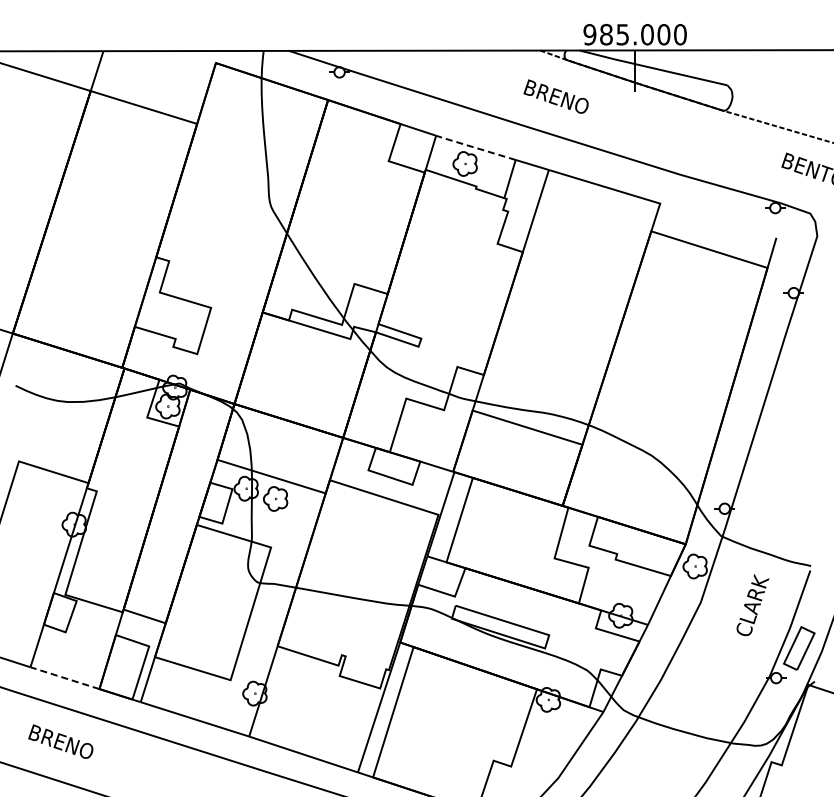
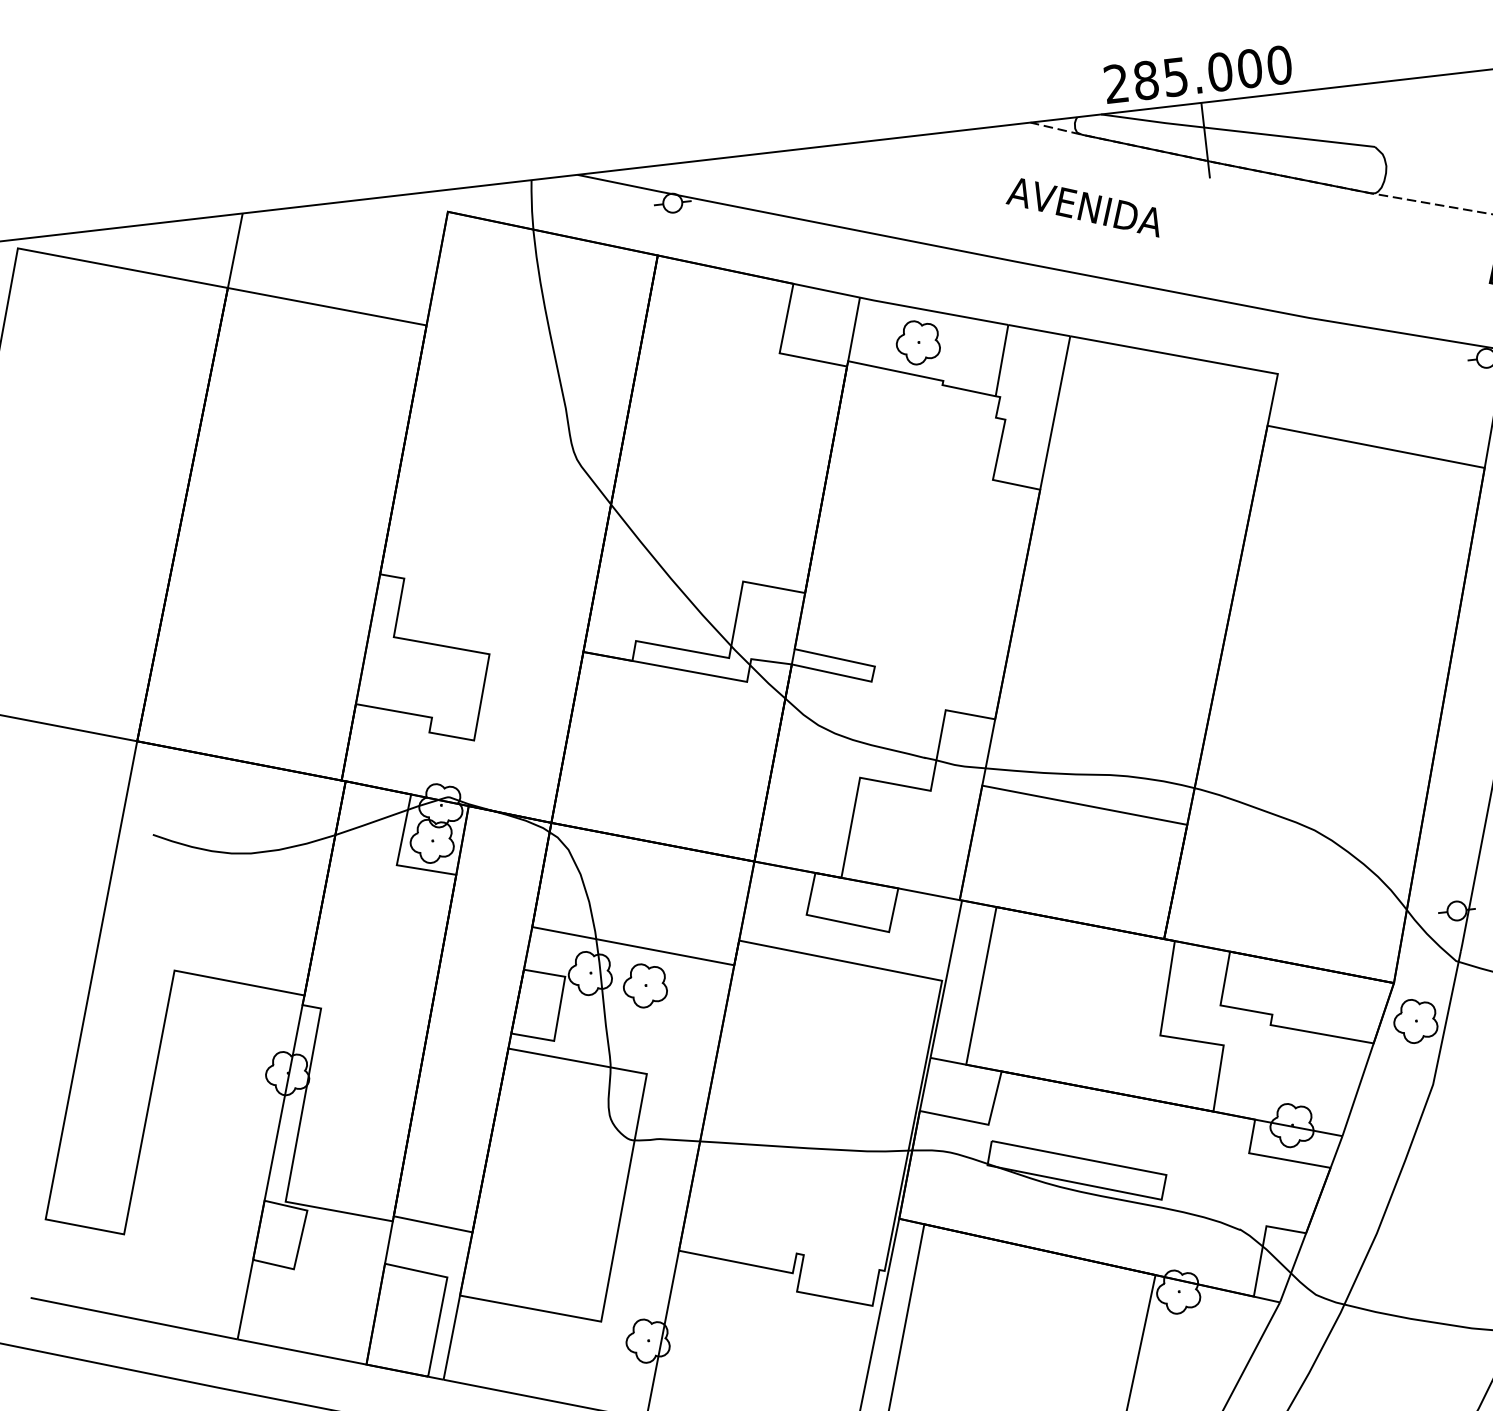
text: (589, 34) -> (1115, 83), 985.000 -> 285.000
text: (562, 100) -> (1080, 208), BRENO -> AVENIDA
line: (474, 147) -> (931, 310), dashed -> solid
line: (64, 678) -> (301, 1352), dashed -> solid

